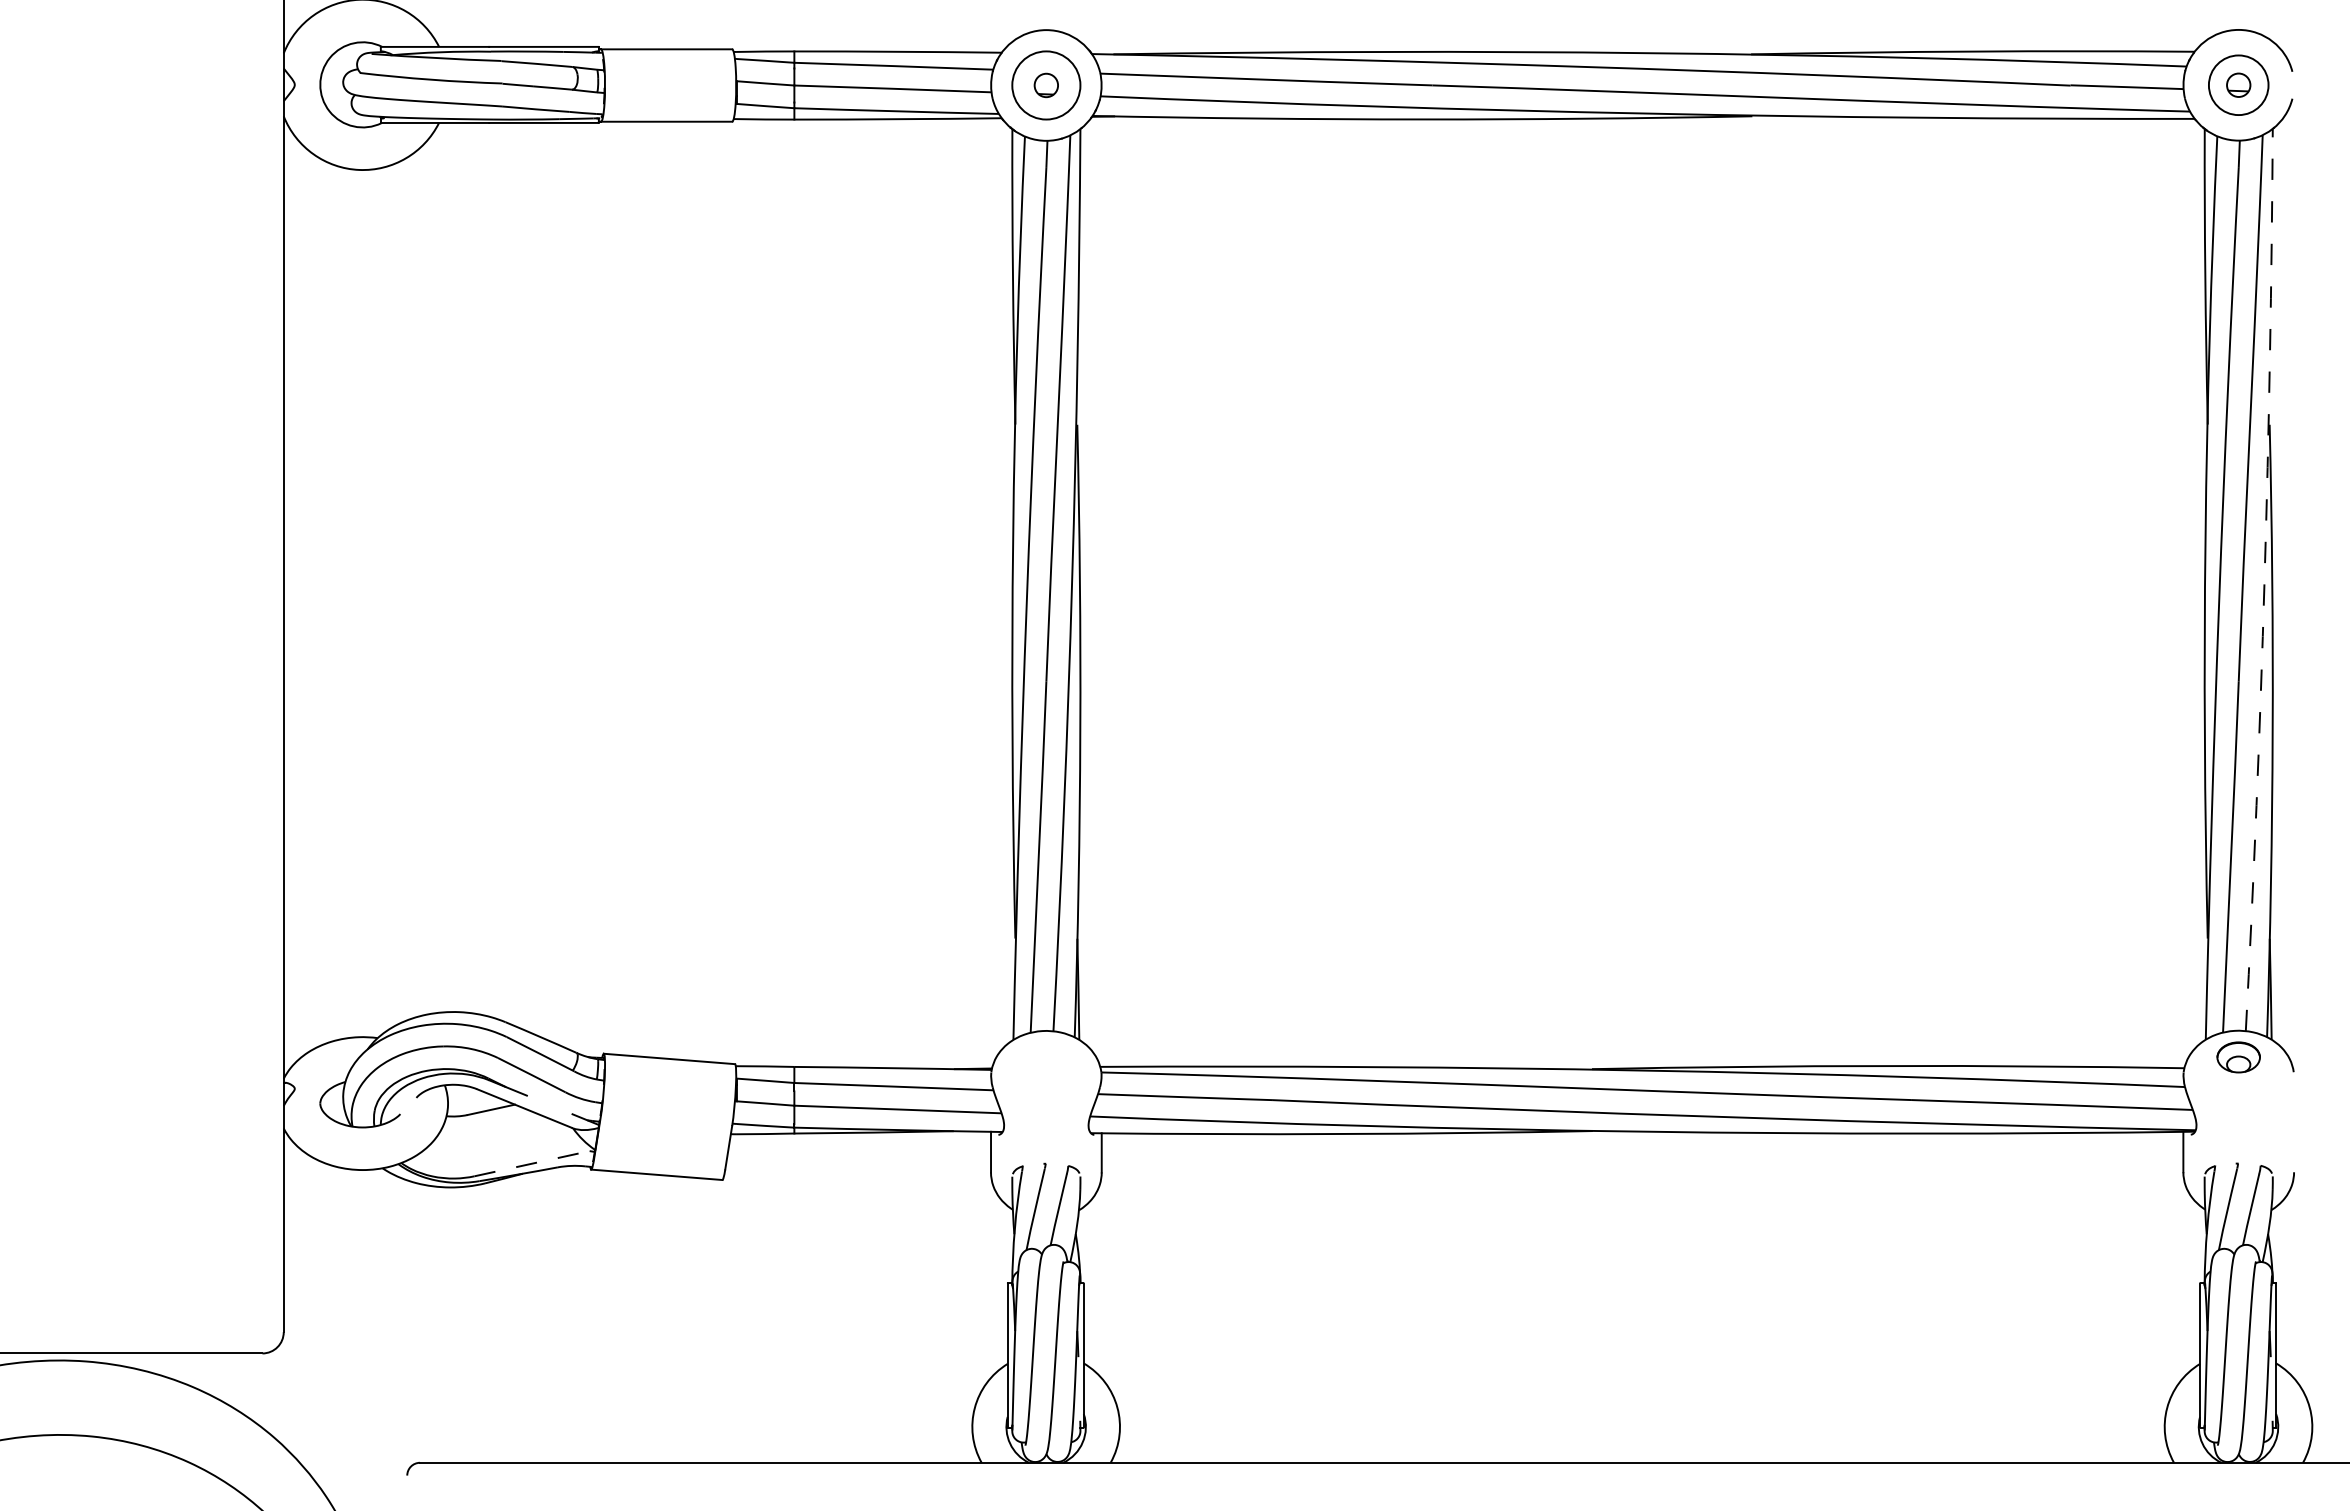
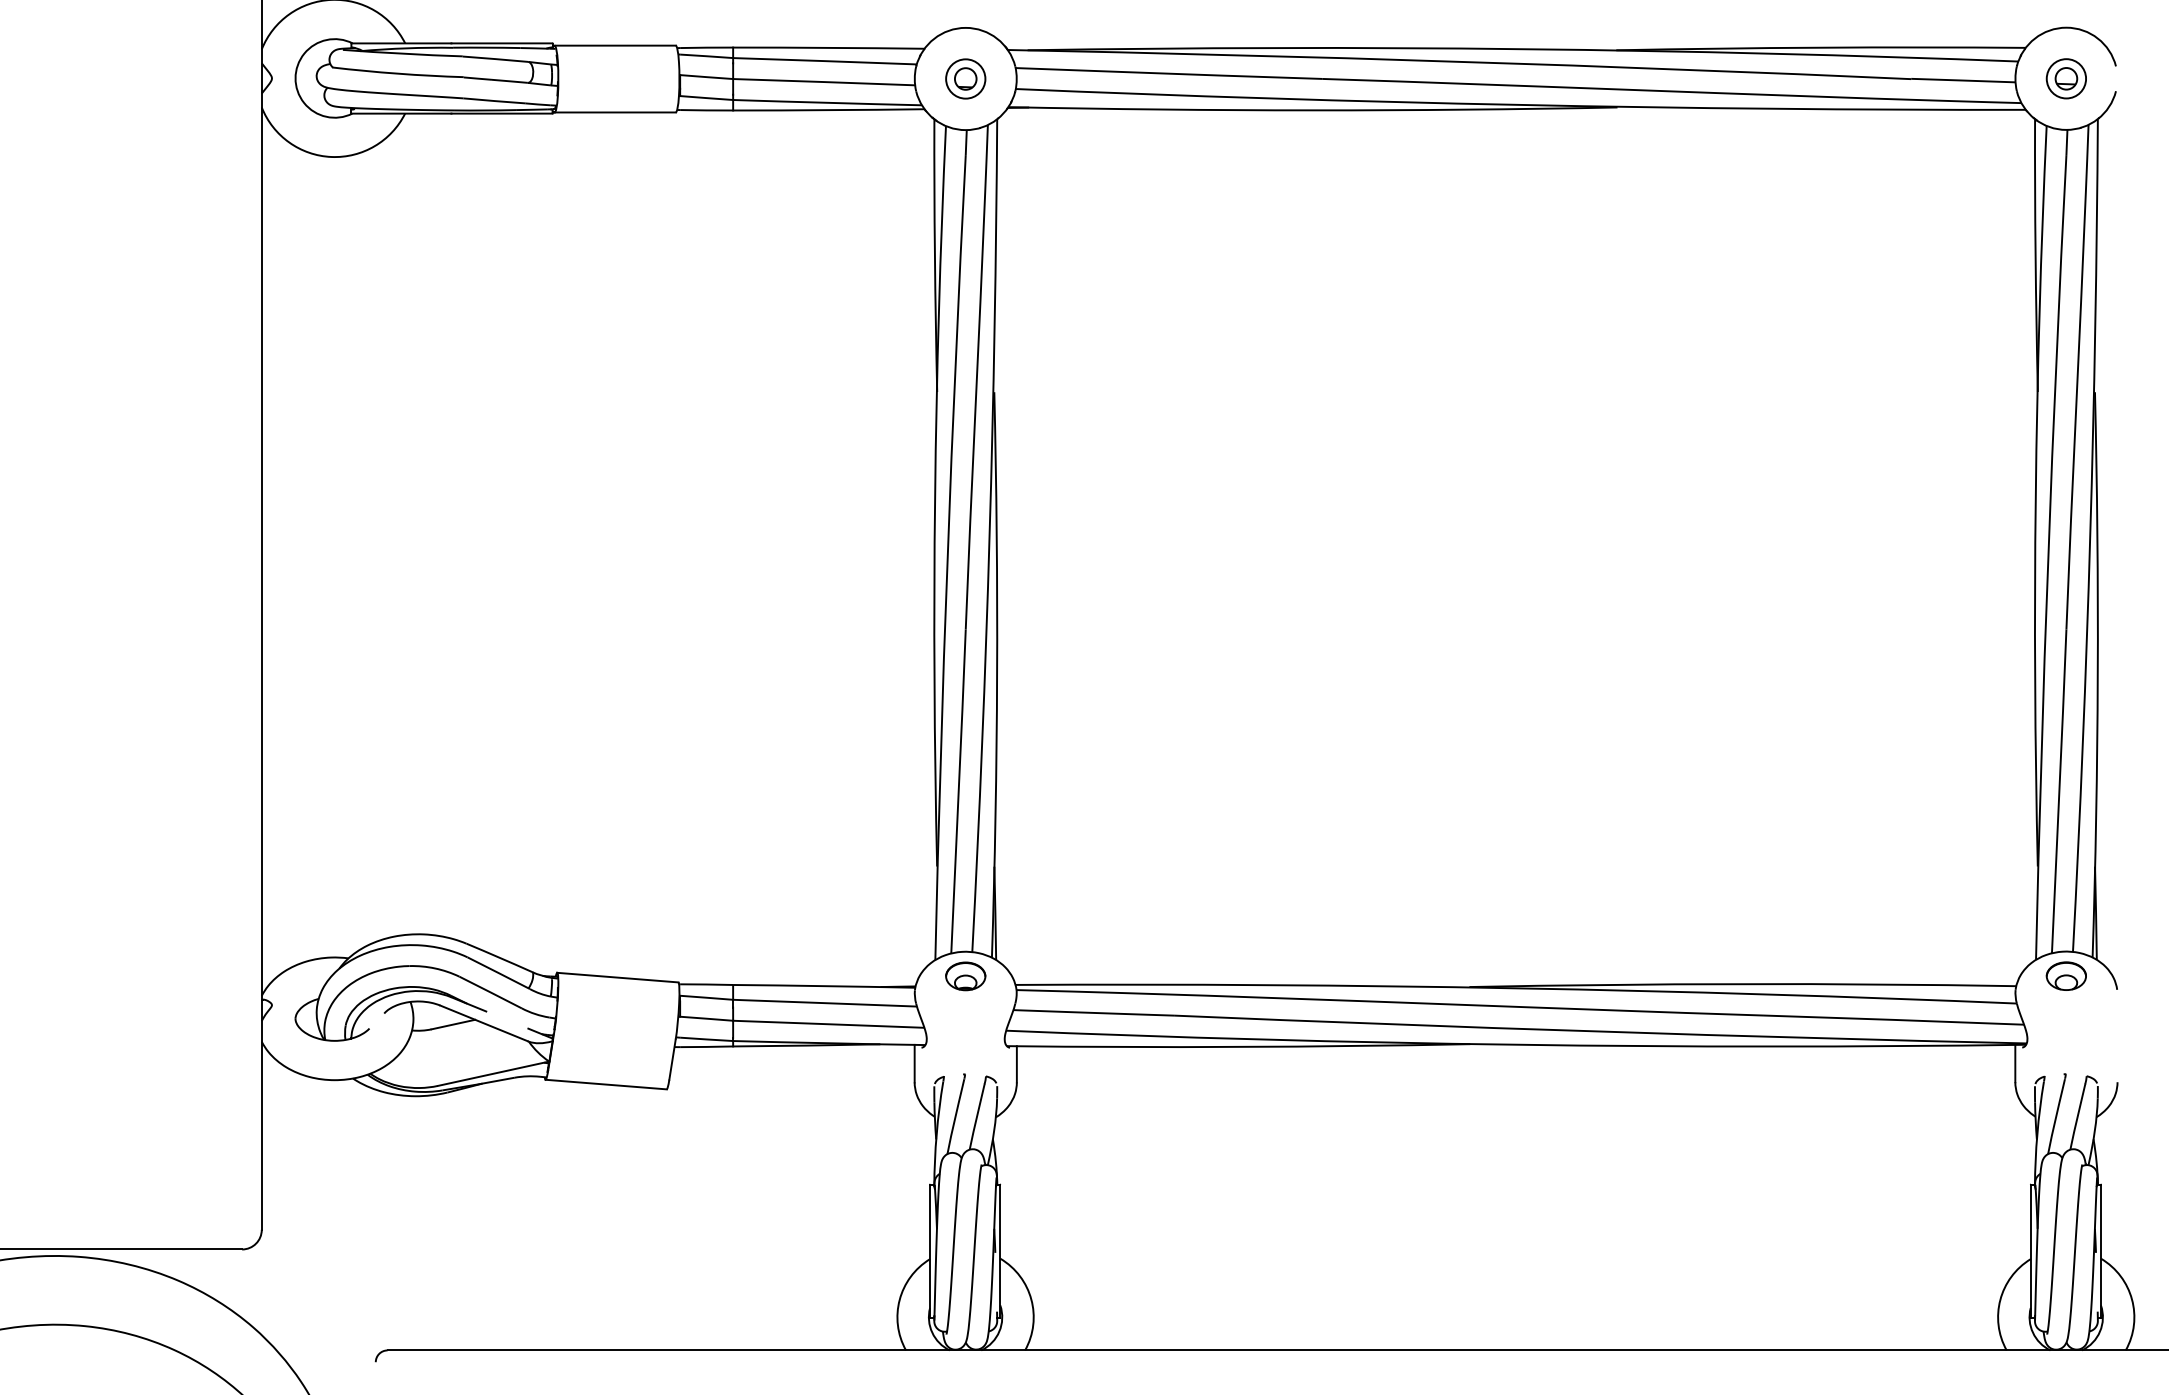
circle: (2238, 84) -> (2066, 78), size x0.71
circle: (1046, 85) -> (965, 79), size x0.62
arc: (2264, 580) -> (2090, 535), dashed -> solid
part: (1046, 1057) -> (965, 976), added
line: (534, 1163) -> (493, 1074), dashed -> solid

